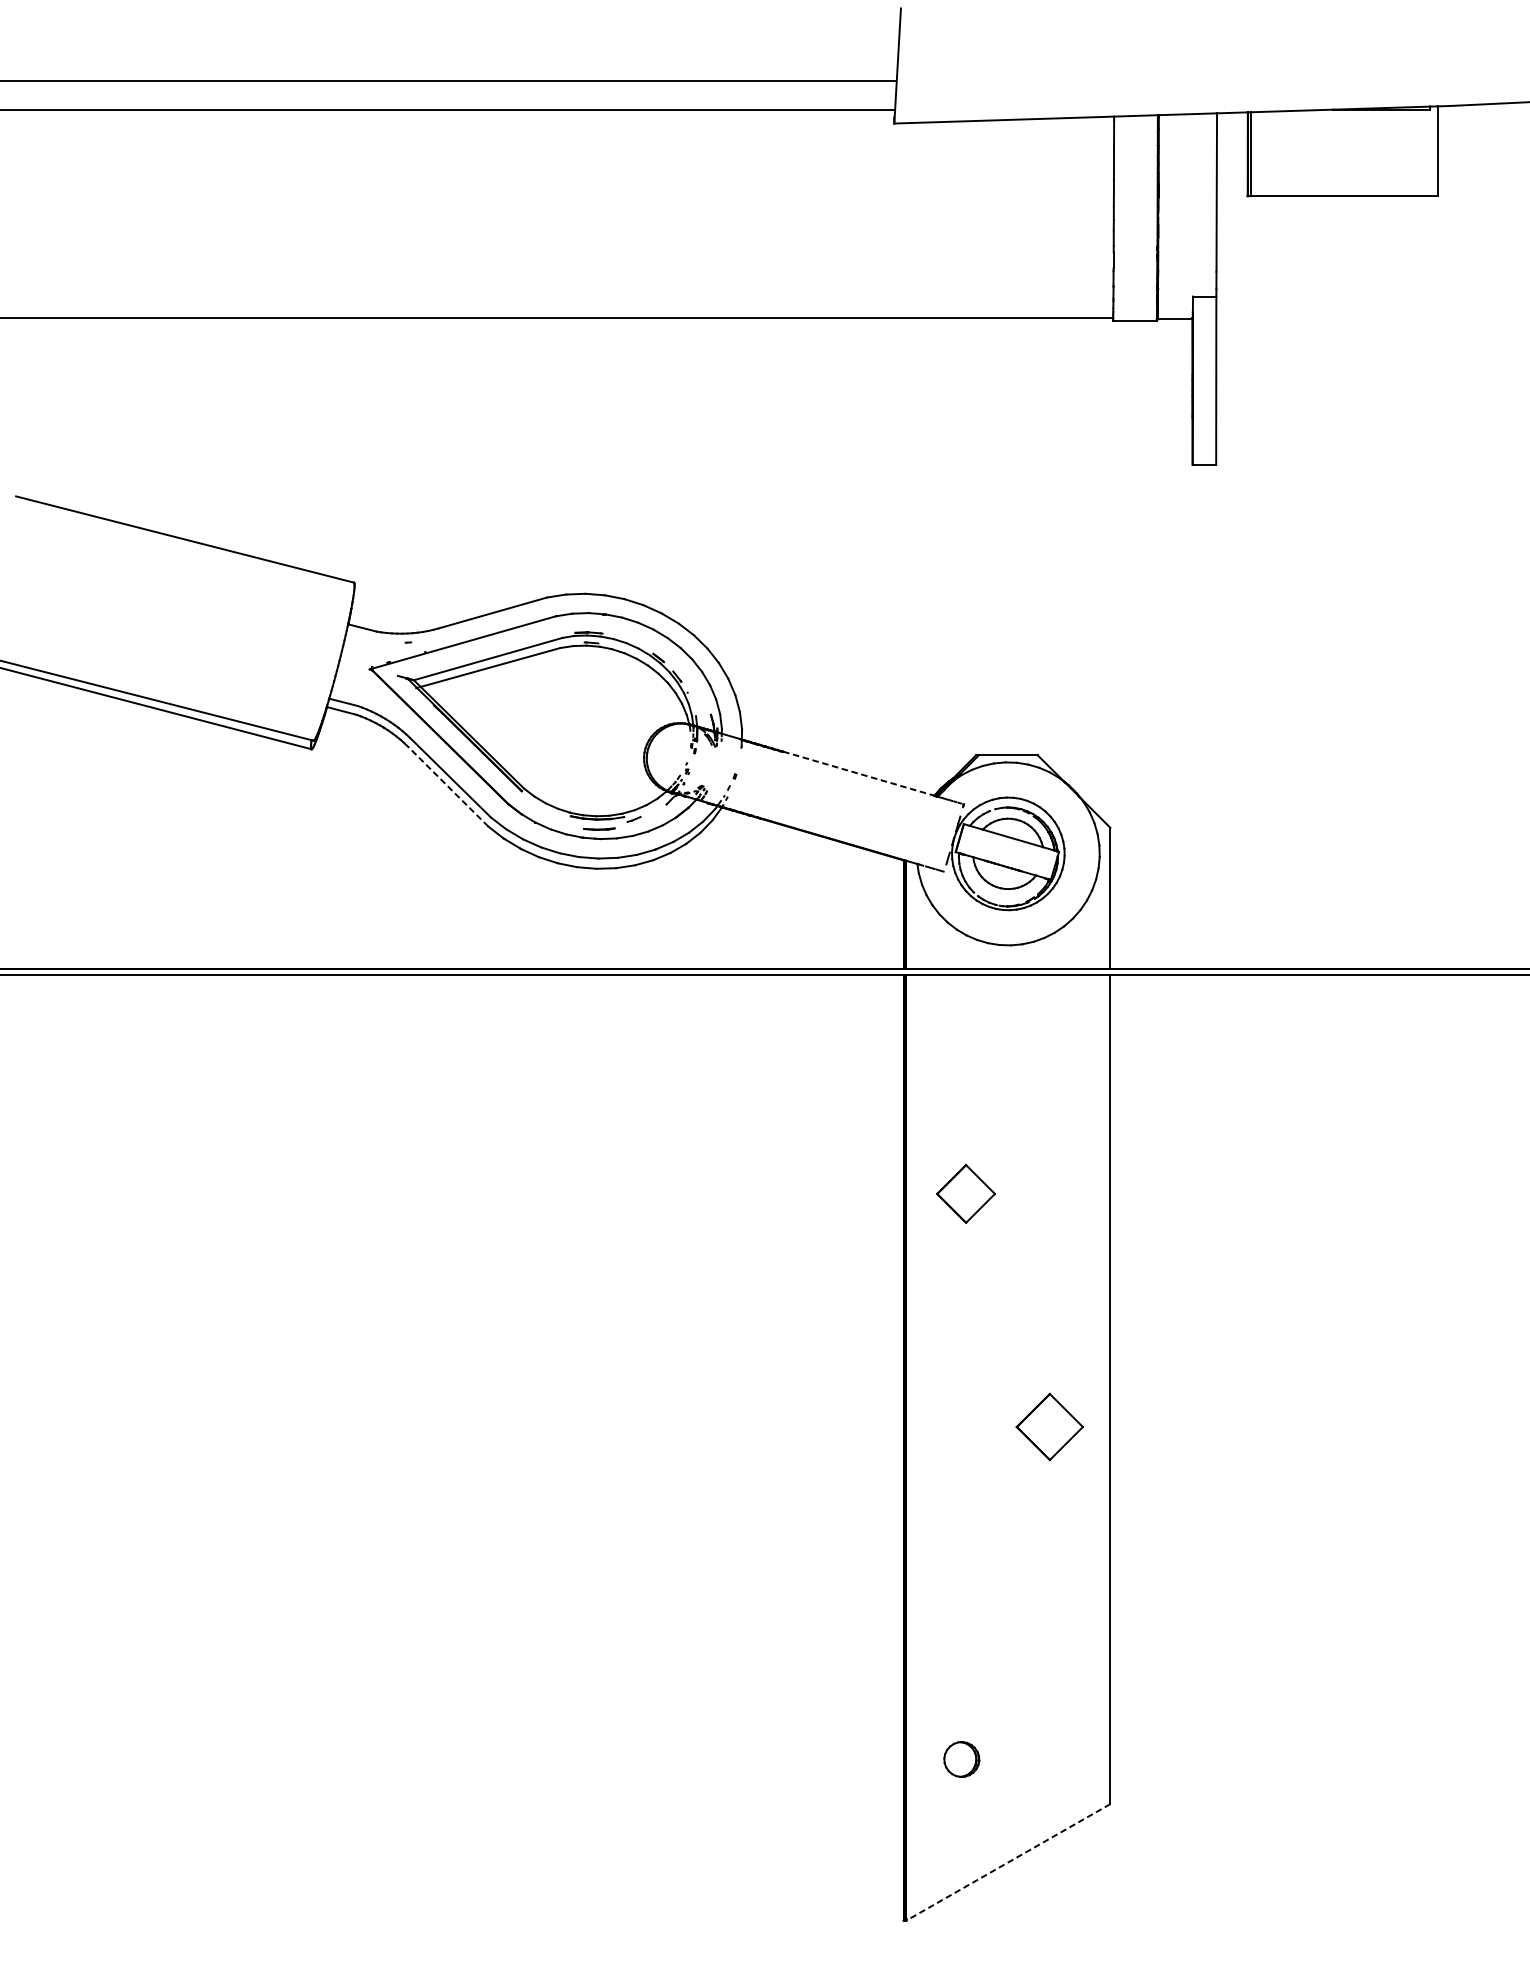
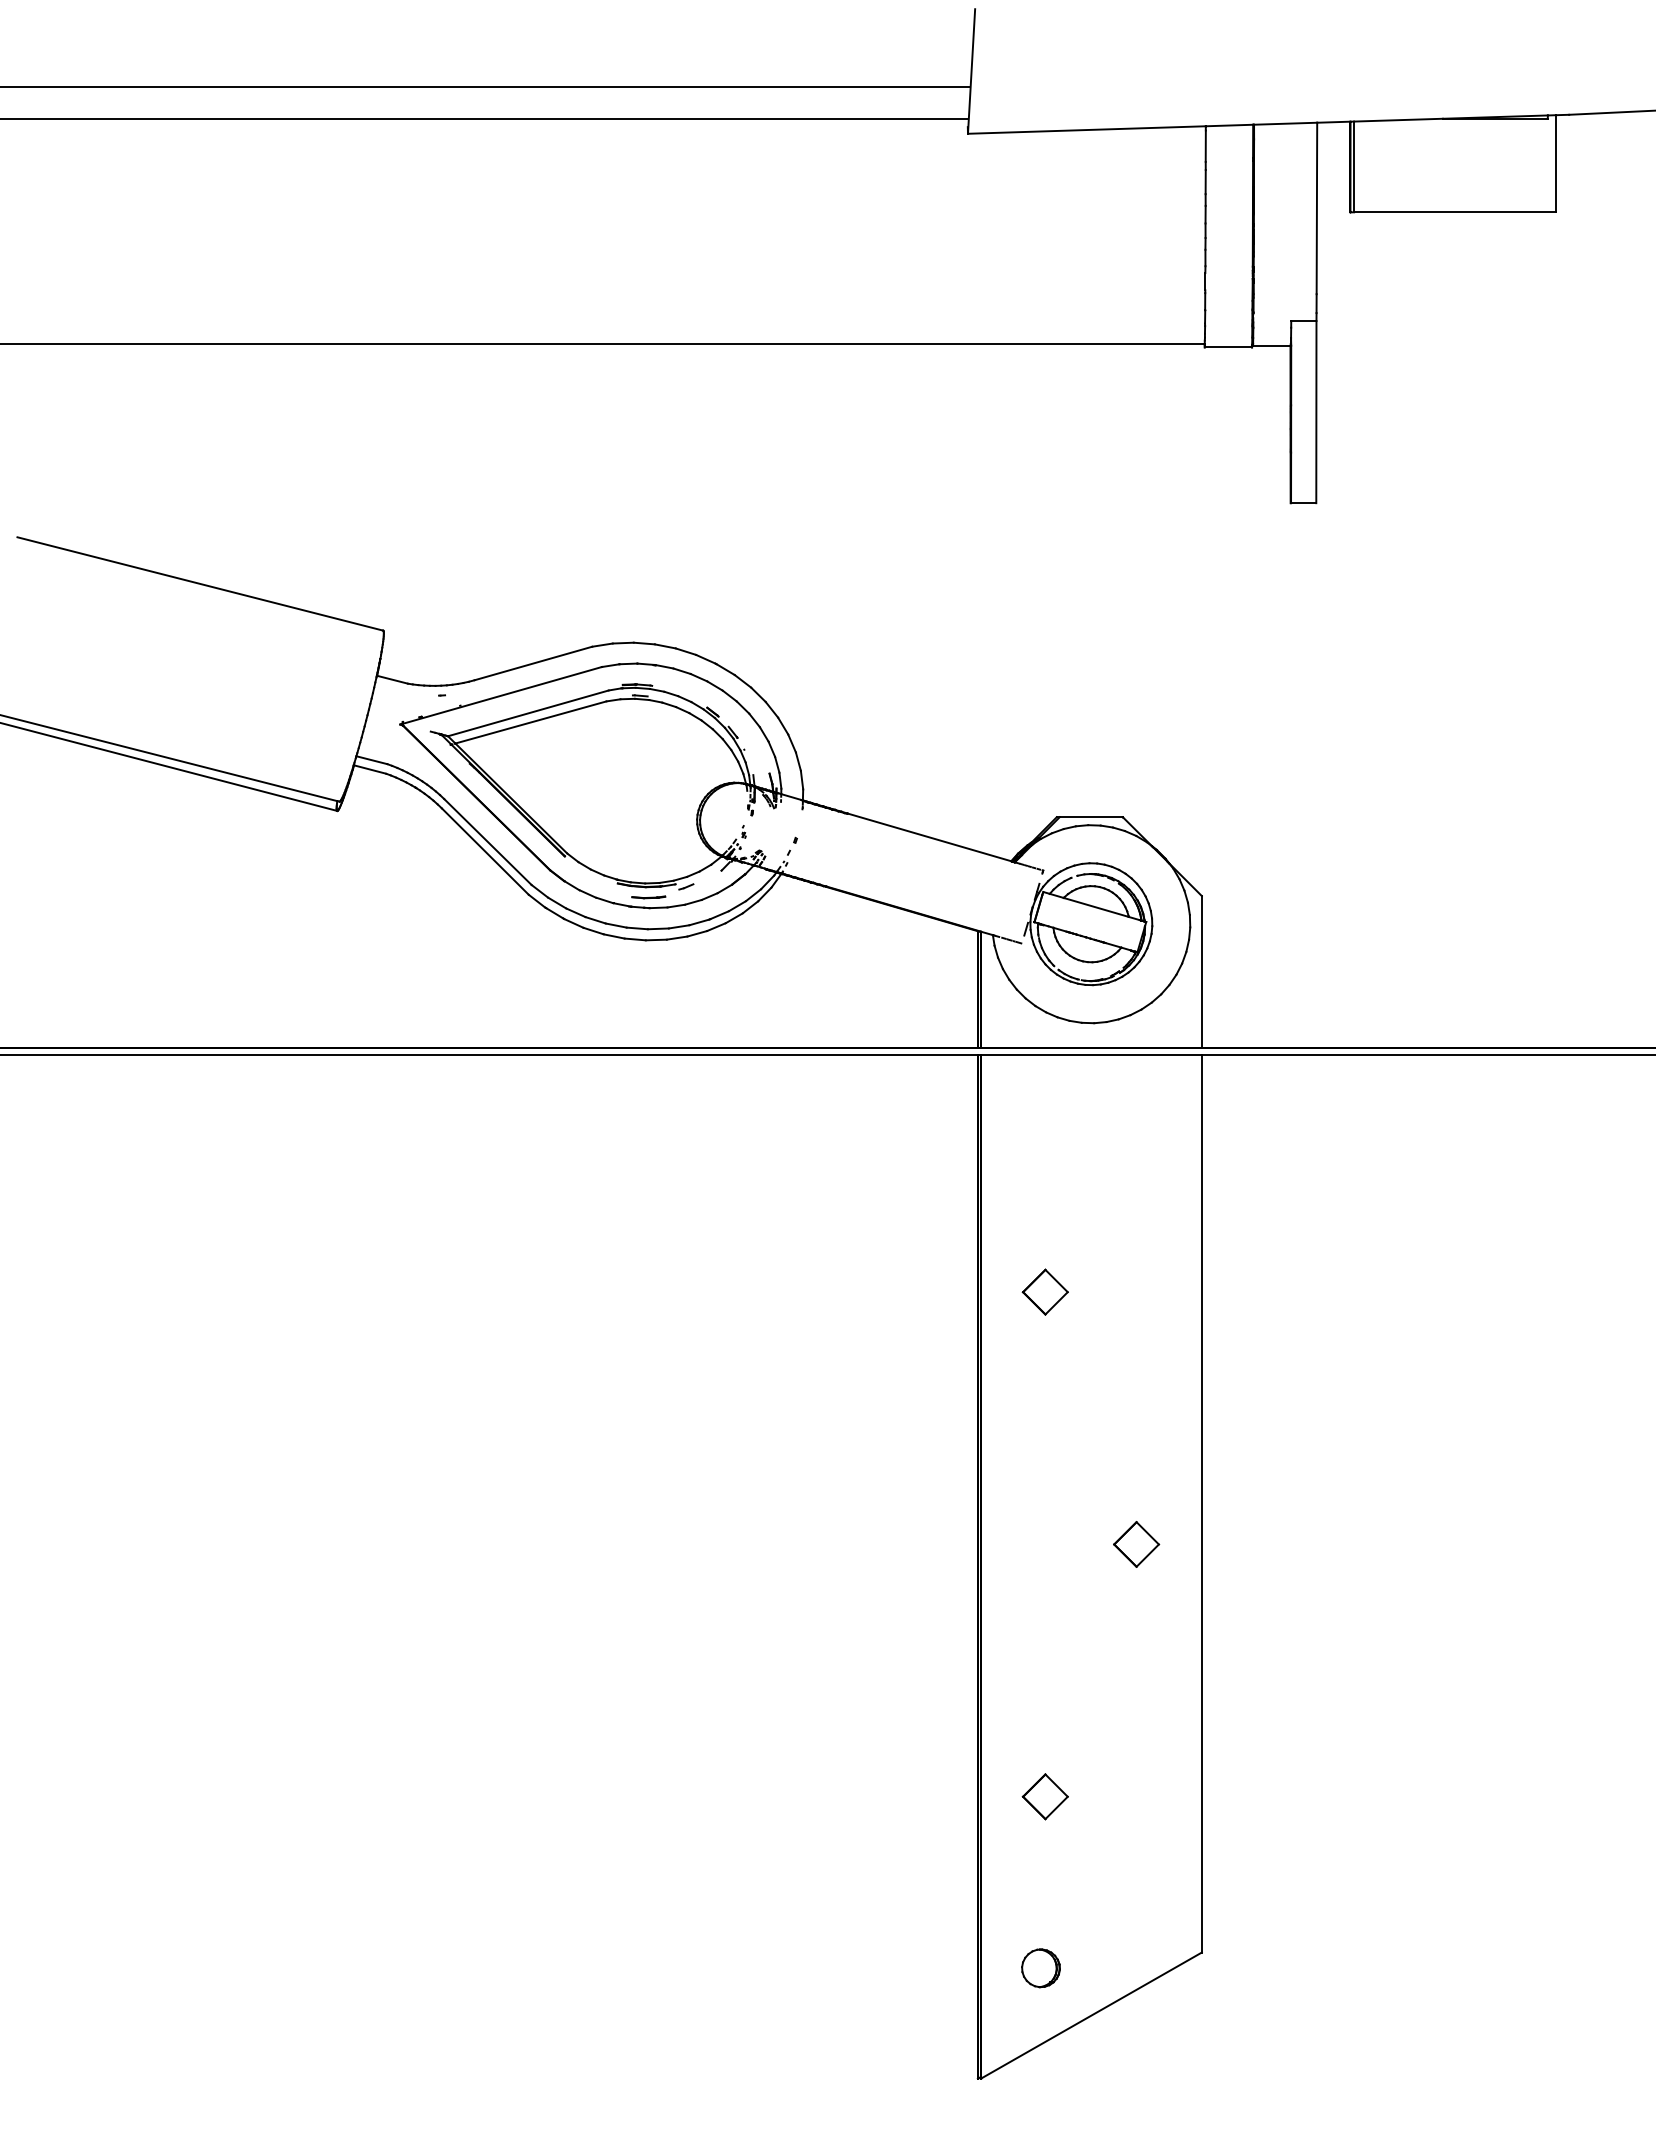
line: (858, 773) -> (929, 837), dashed -> solid
line: (447, 786) -> (484, 851), dashed -> solid
part: (965, 1193) -> (1044, 1291), size x0.71
part: (1050, 1427) -> (1136, 1544), size x0.62
part: (965, 1659) -> (1044, 1796), added
part: (961, 1759) -> (1040, 1968), moved
line: (1008, 1862) -> (1091, 2015), dashed -> solid

